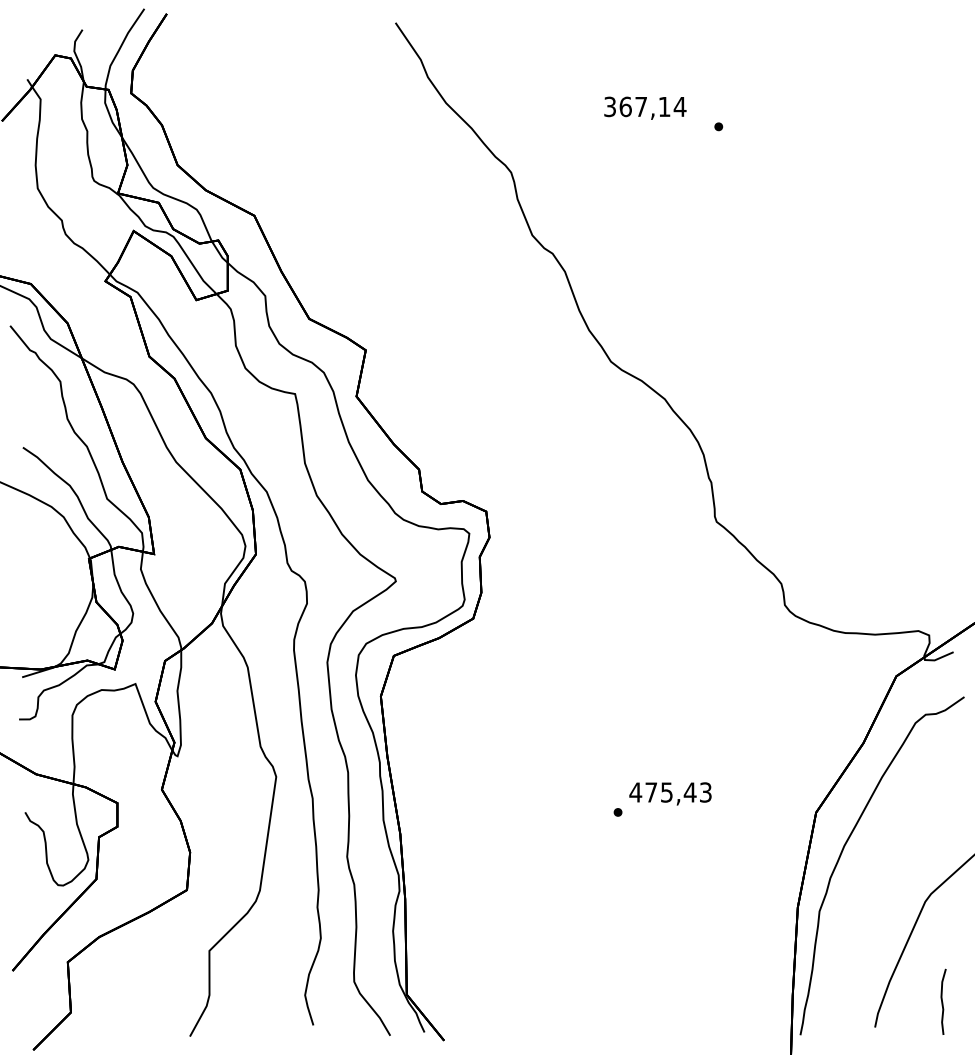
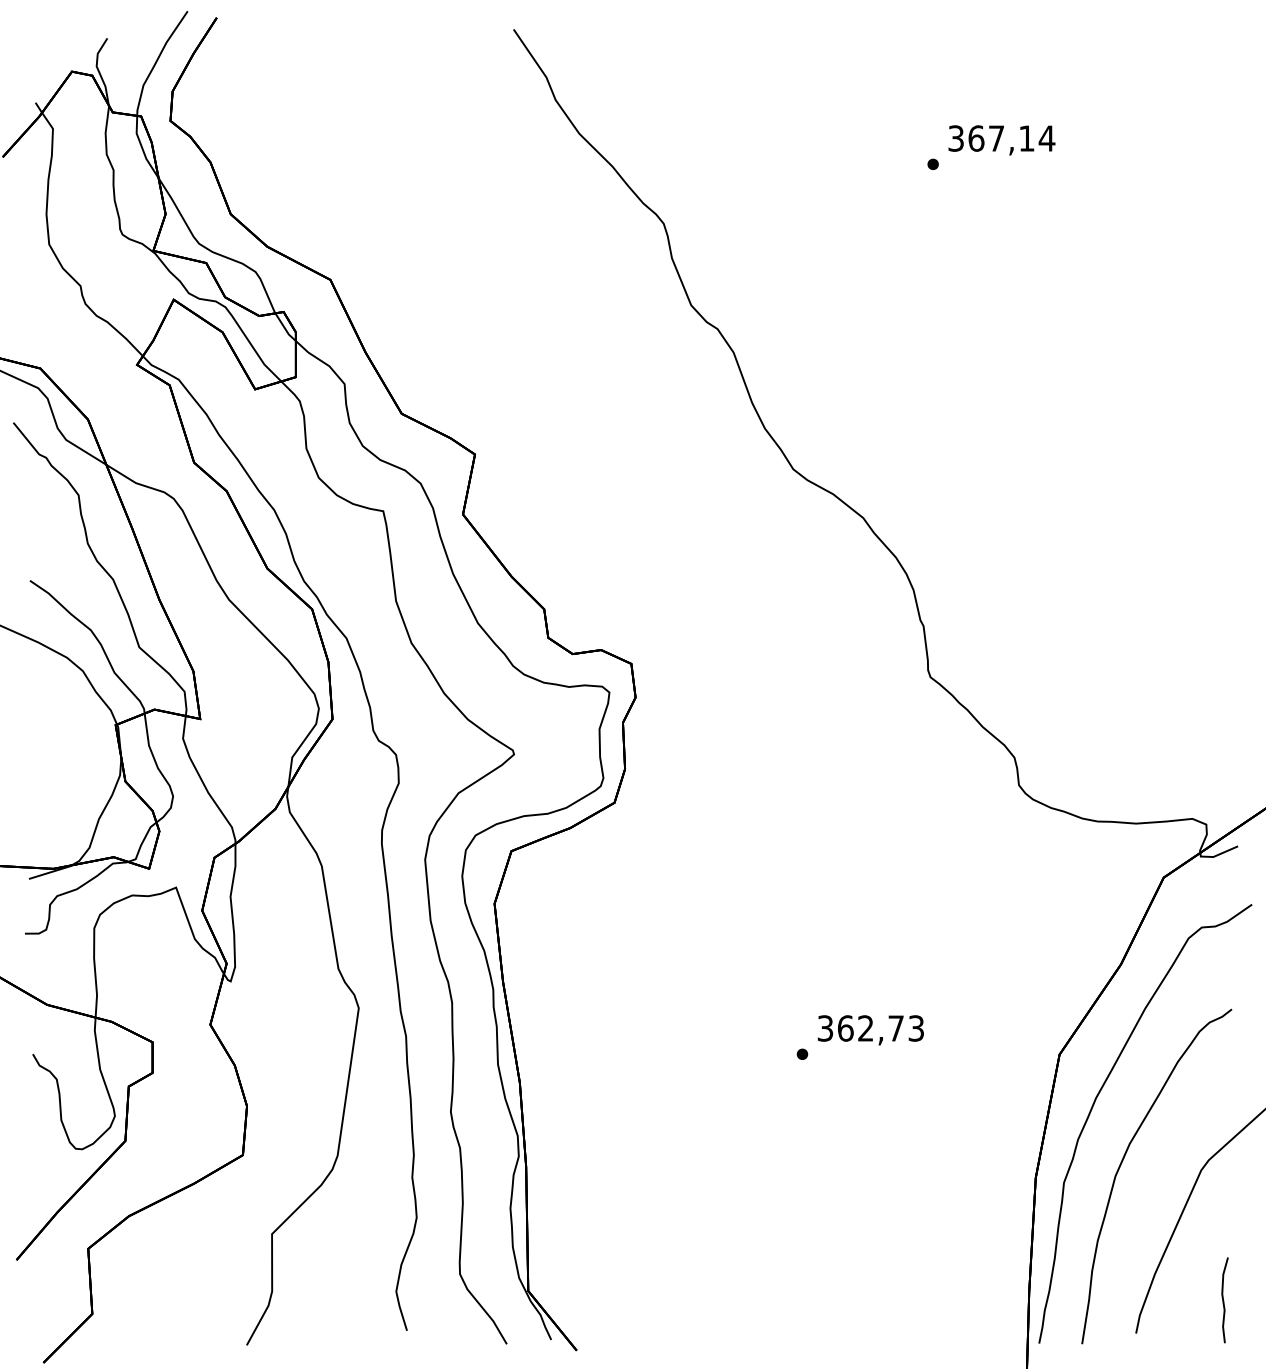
text: (645, 108) -> (1001, 140), moved
text: (662, 792) -> (860, 1028), 475,43 -> 362,73
curve: (864, 896) -> (1122, 1163), added

